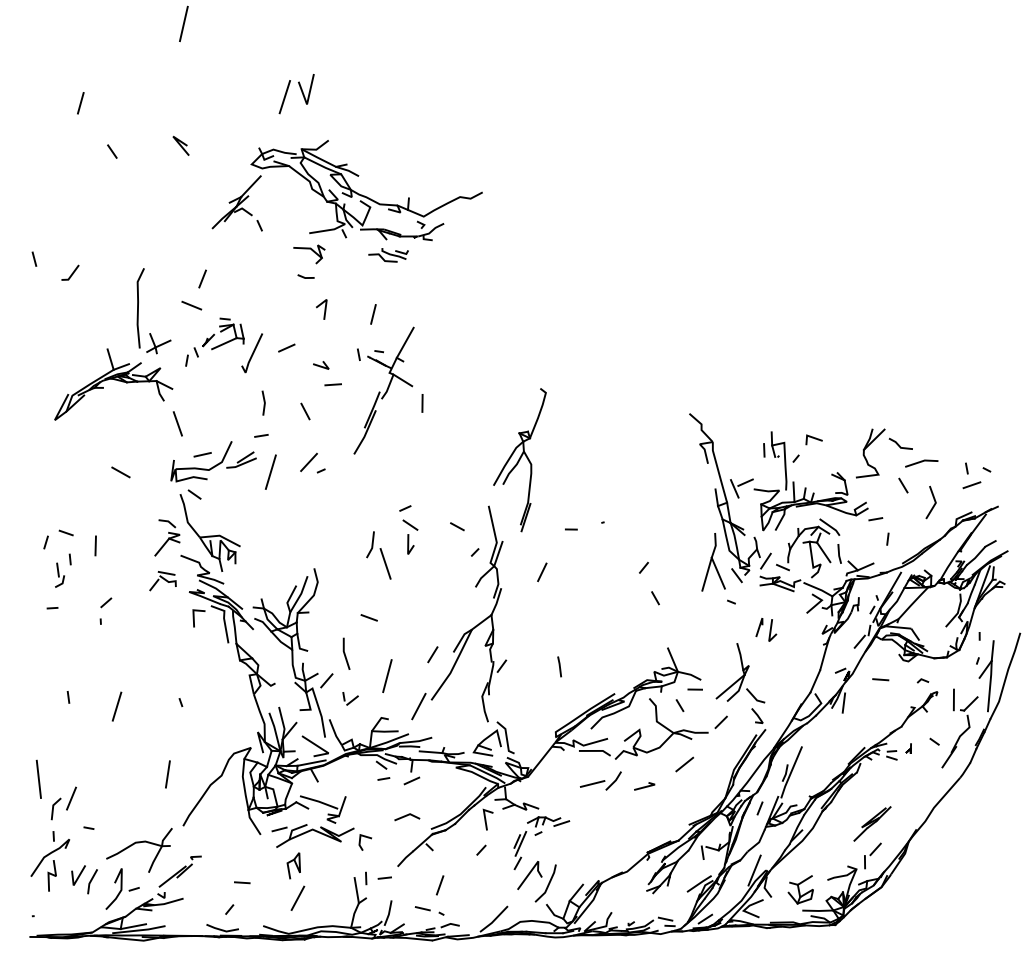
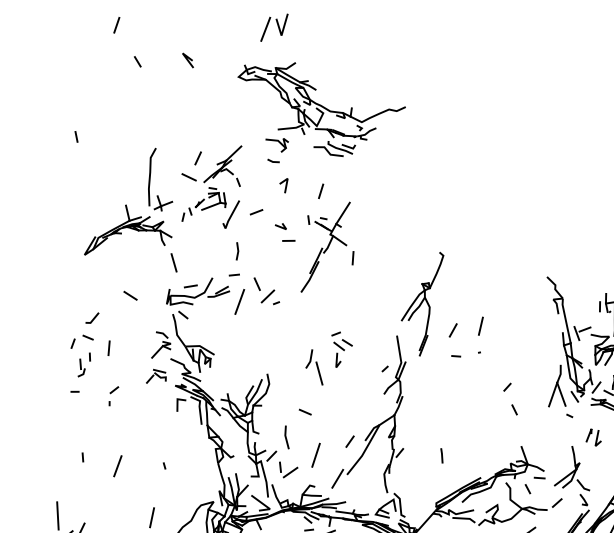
part: (236, 203) -> (222, 165), moved
part: (388, 255) -> (334, 149), size x1.43
line: (71, 273) -> (93, 318), moved
line: (305, 411) -> (257, 284), moved
line: (602, 486) -> (480, 326), added
line: (457, 526) -> (347, 342), moved
line: (542, 572) -> (453, 330), moved
part: (350, 698) -> (288, 470), size x1.67

